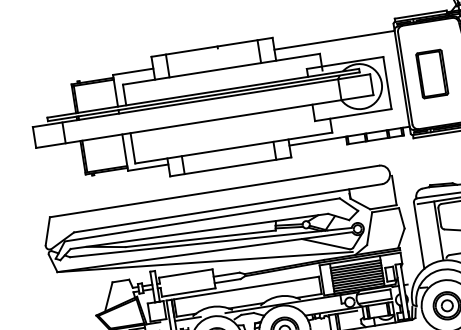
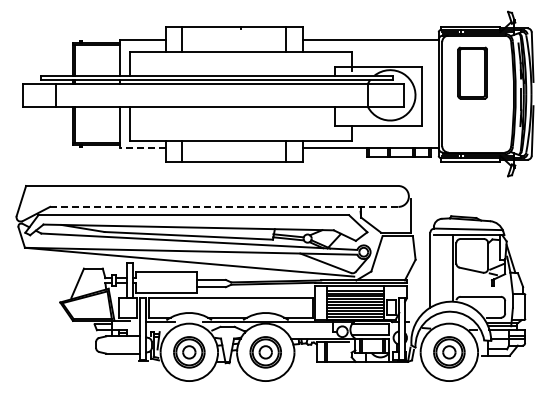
part: (431, 73) -> (472, 72), moved
line: (148, 167) -> (143, 148), solid -> dashed
line: (227, 208) -> (223, 206), solid -> dashed

